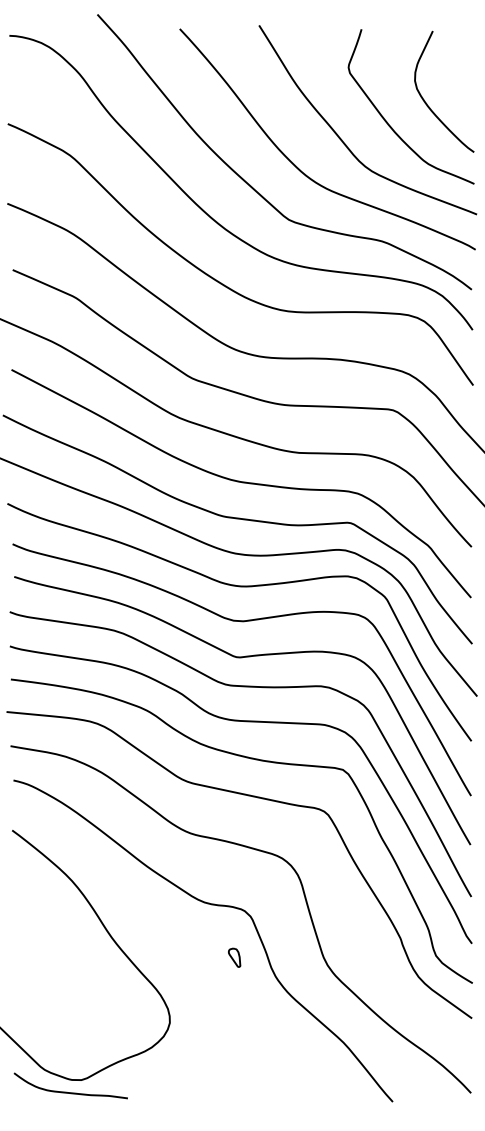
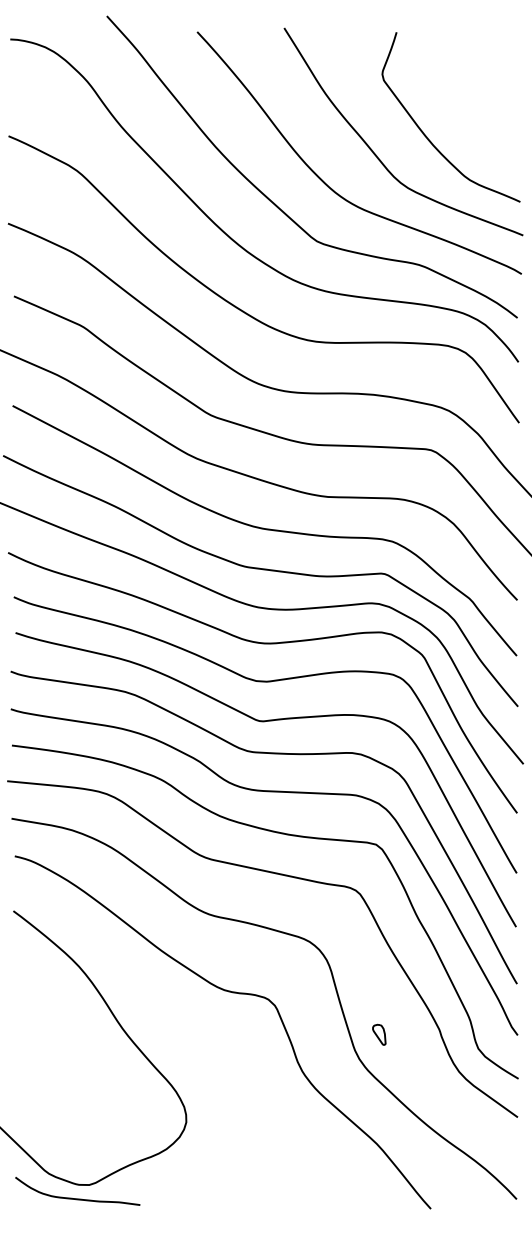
curve: (427, 103) -> (468, 113), removed
part: (234, 957) -> (379, 1034), moved

